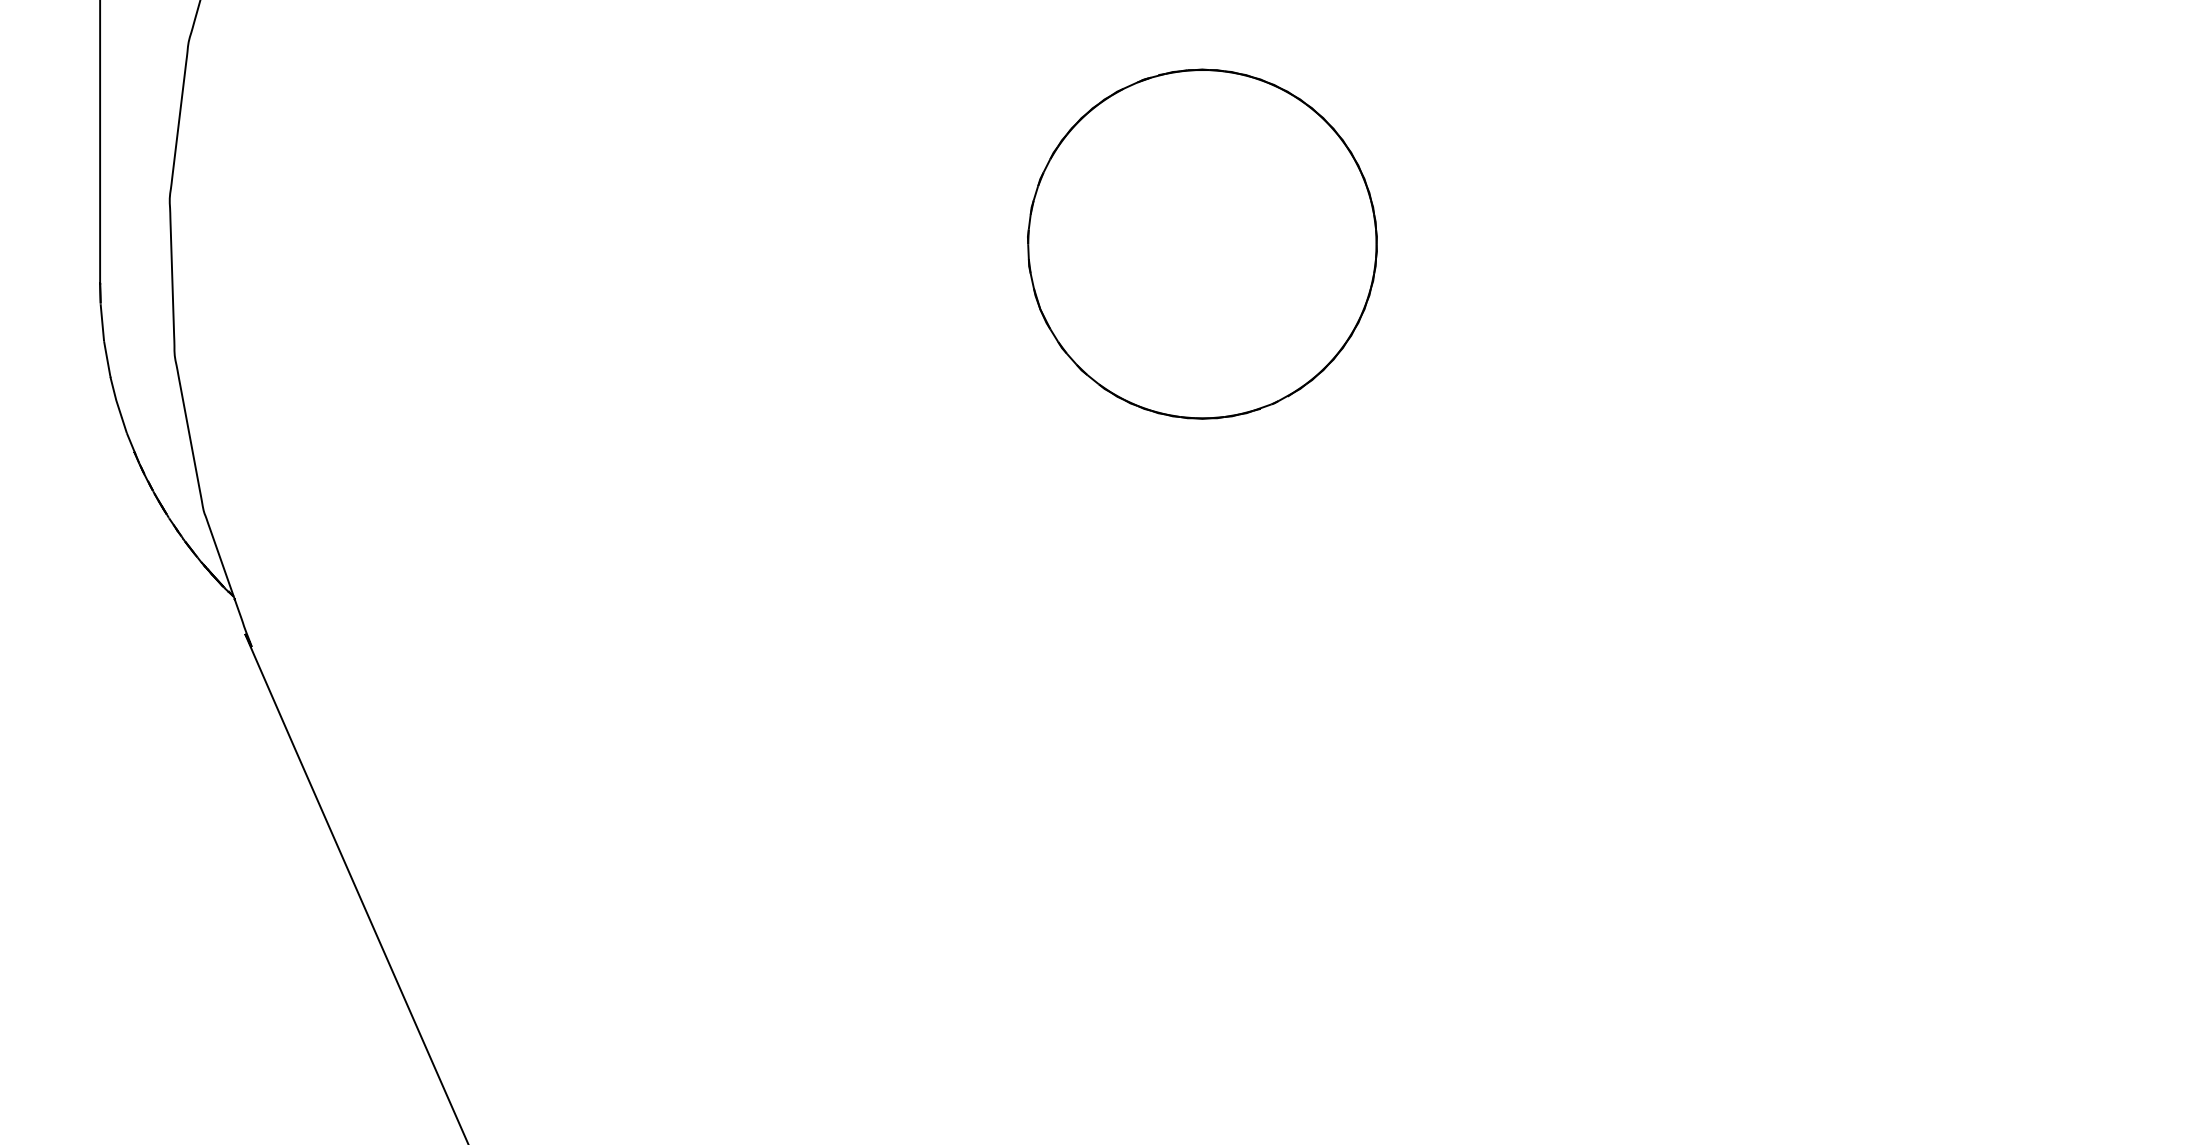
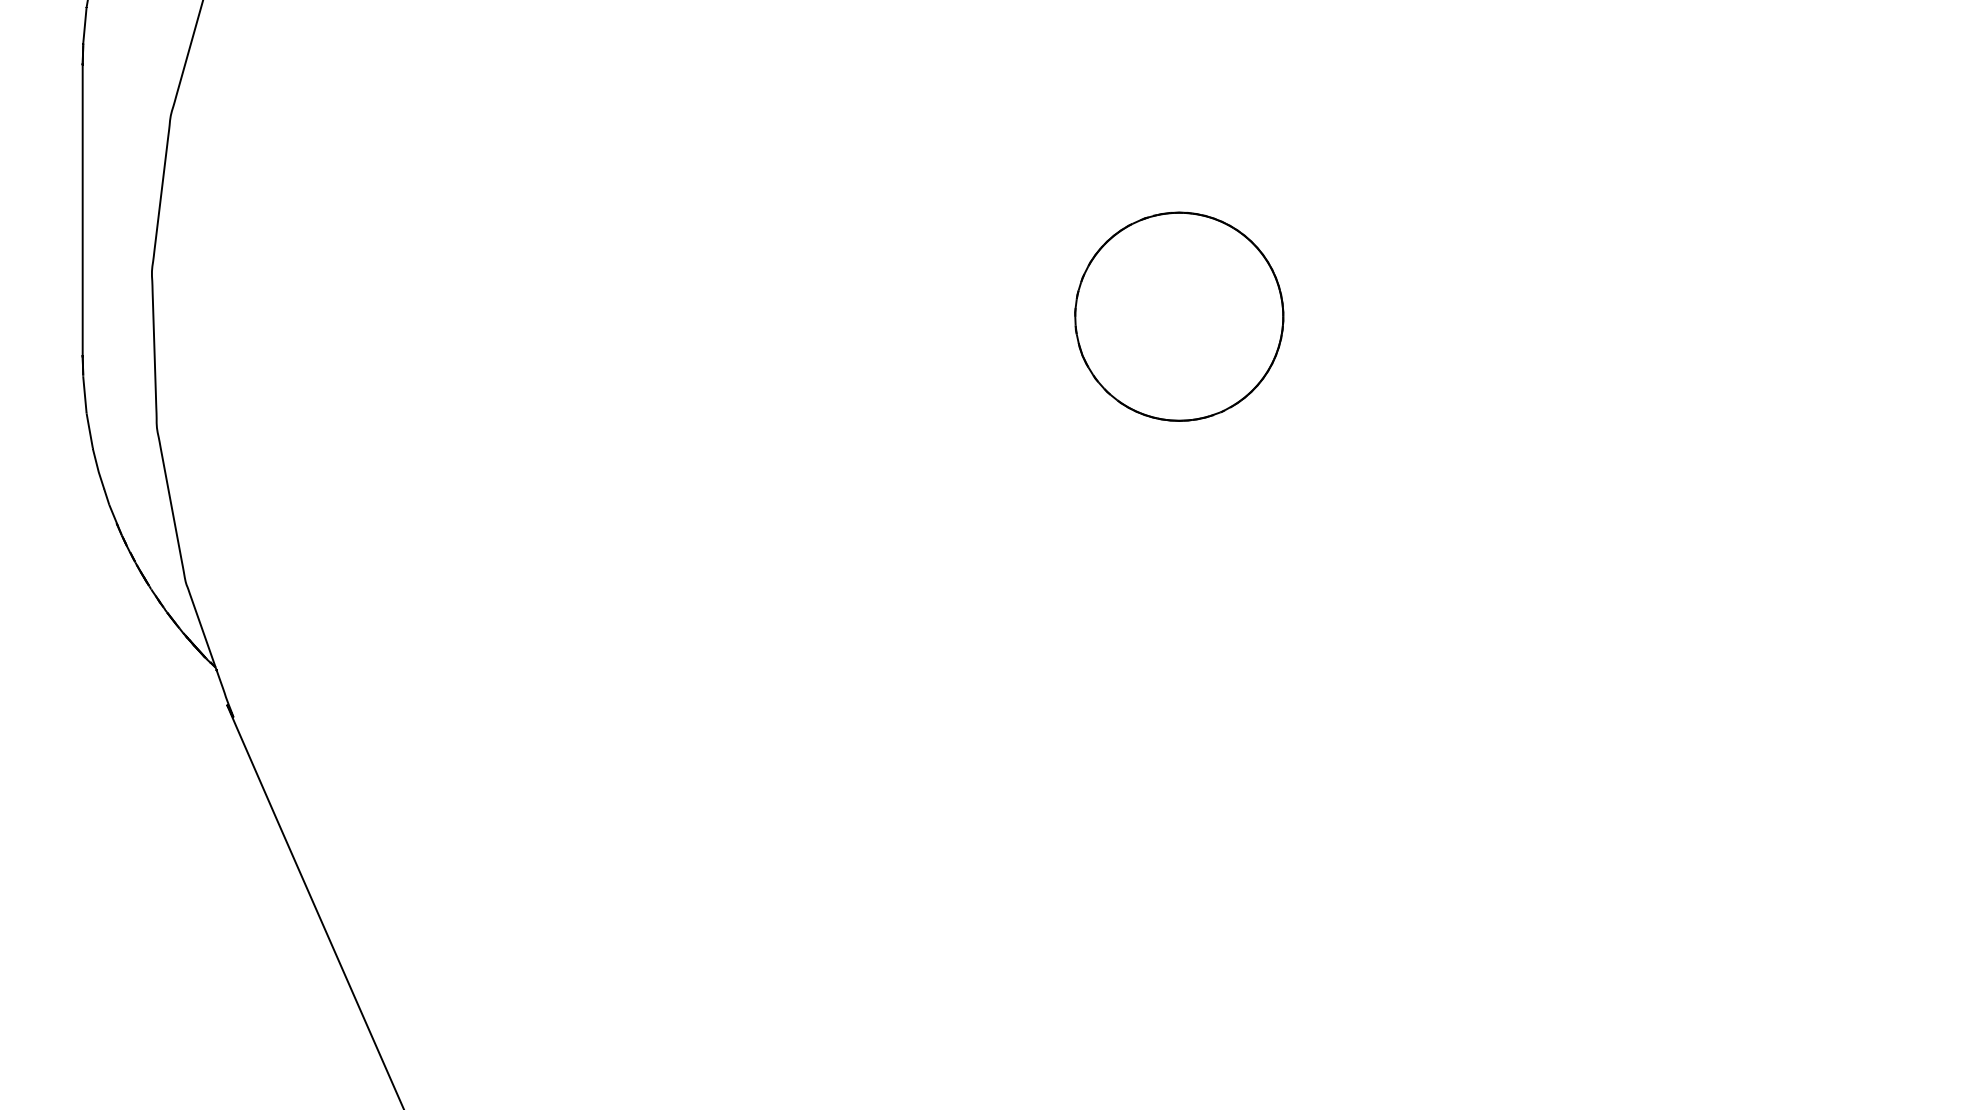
part: (1202, 243) -> (1179, 316), size x0.6

